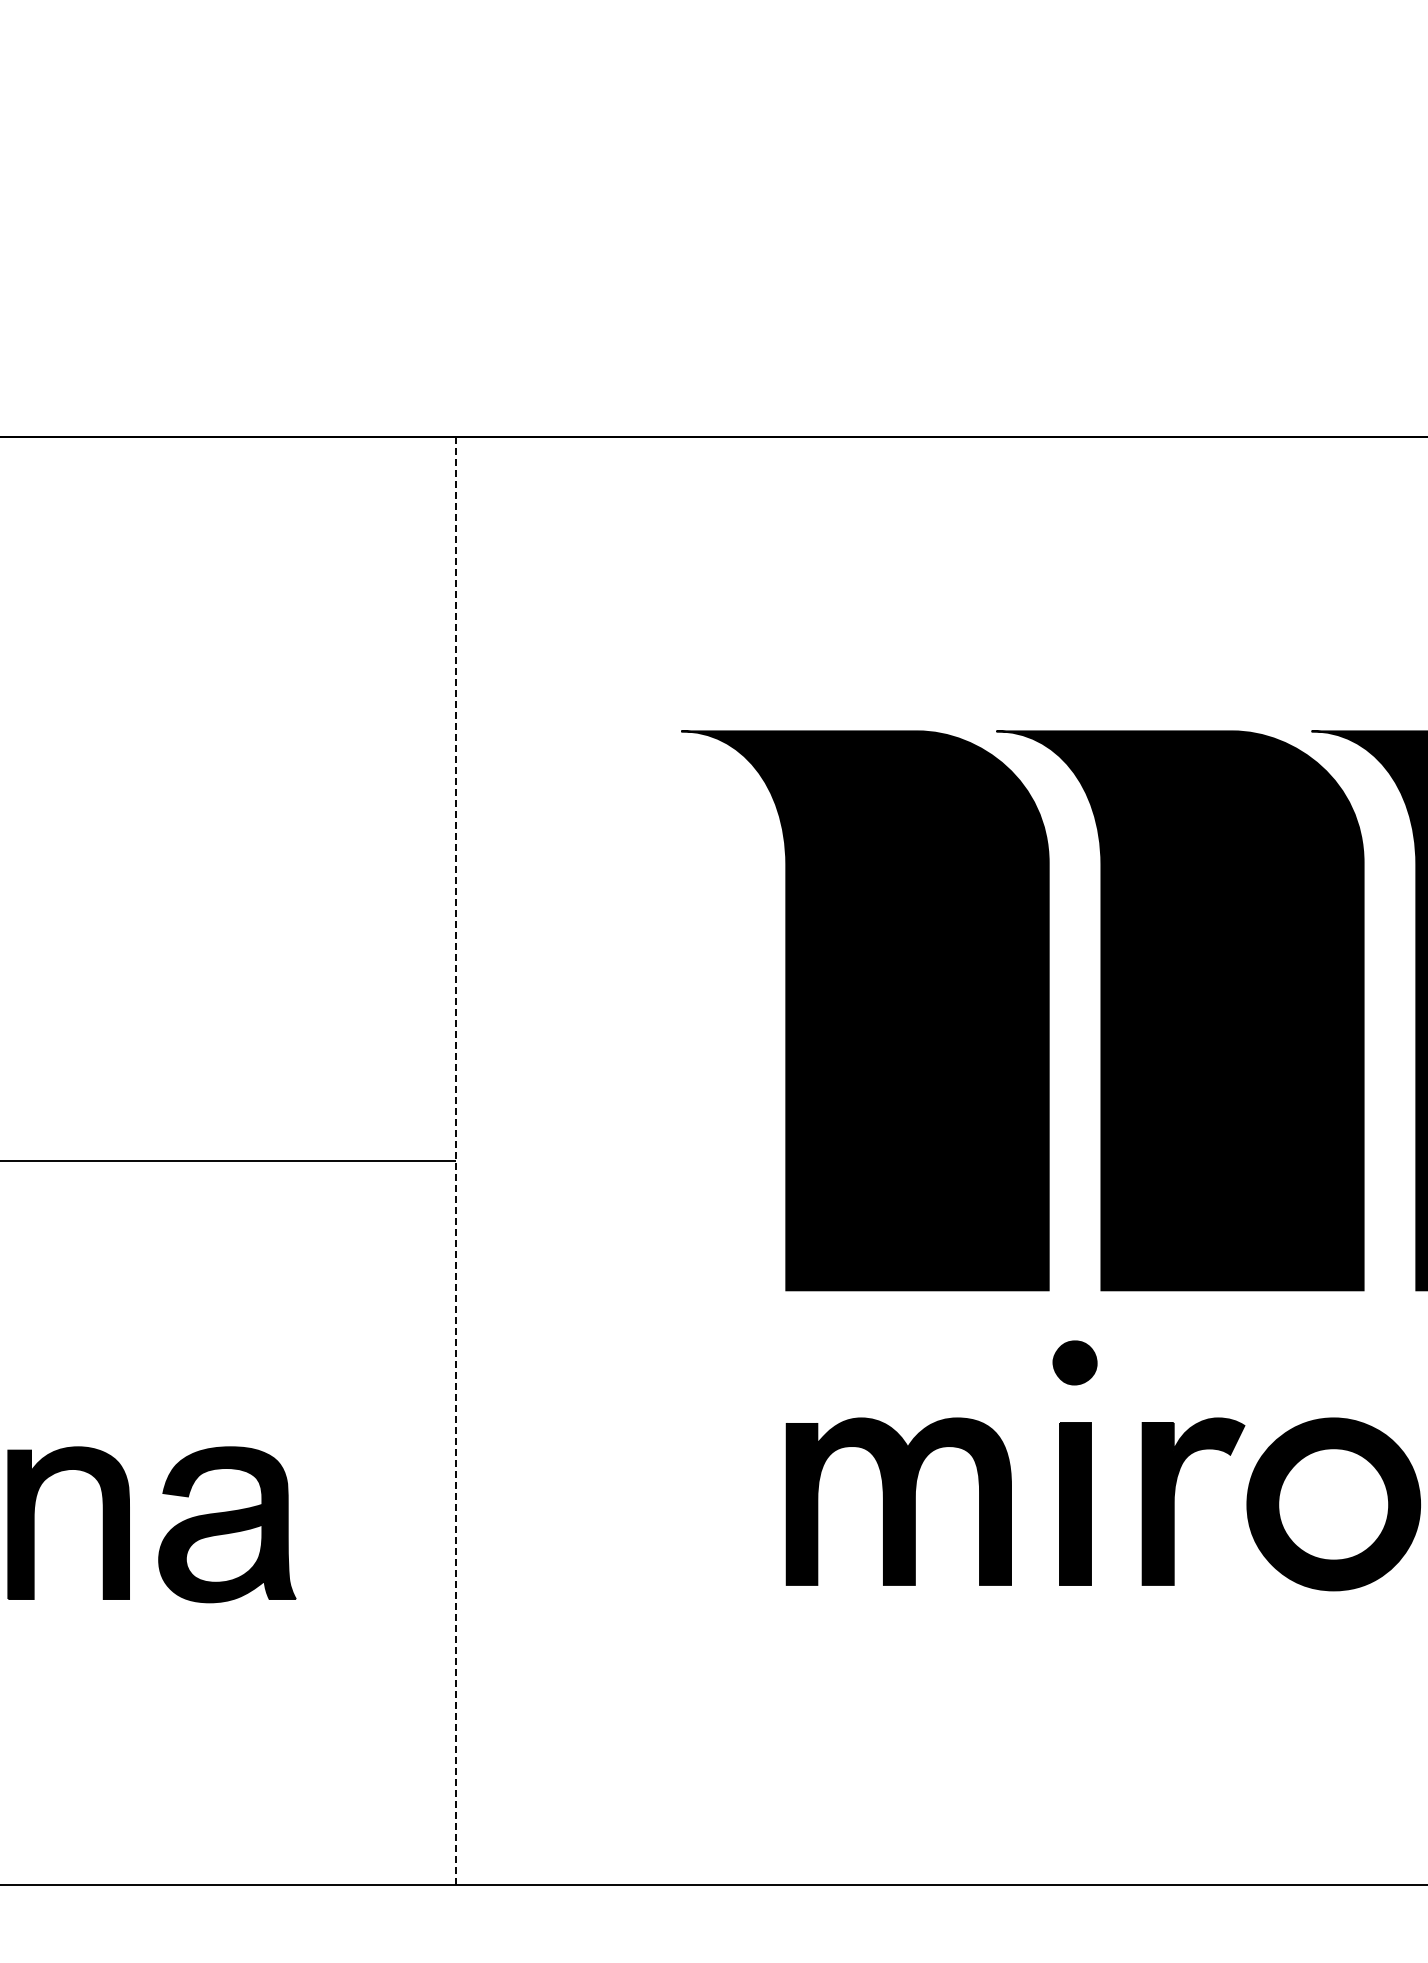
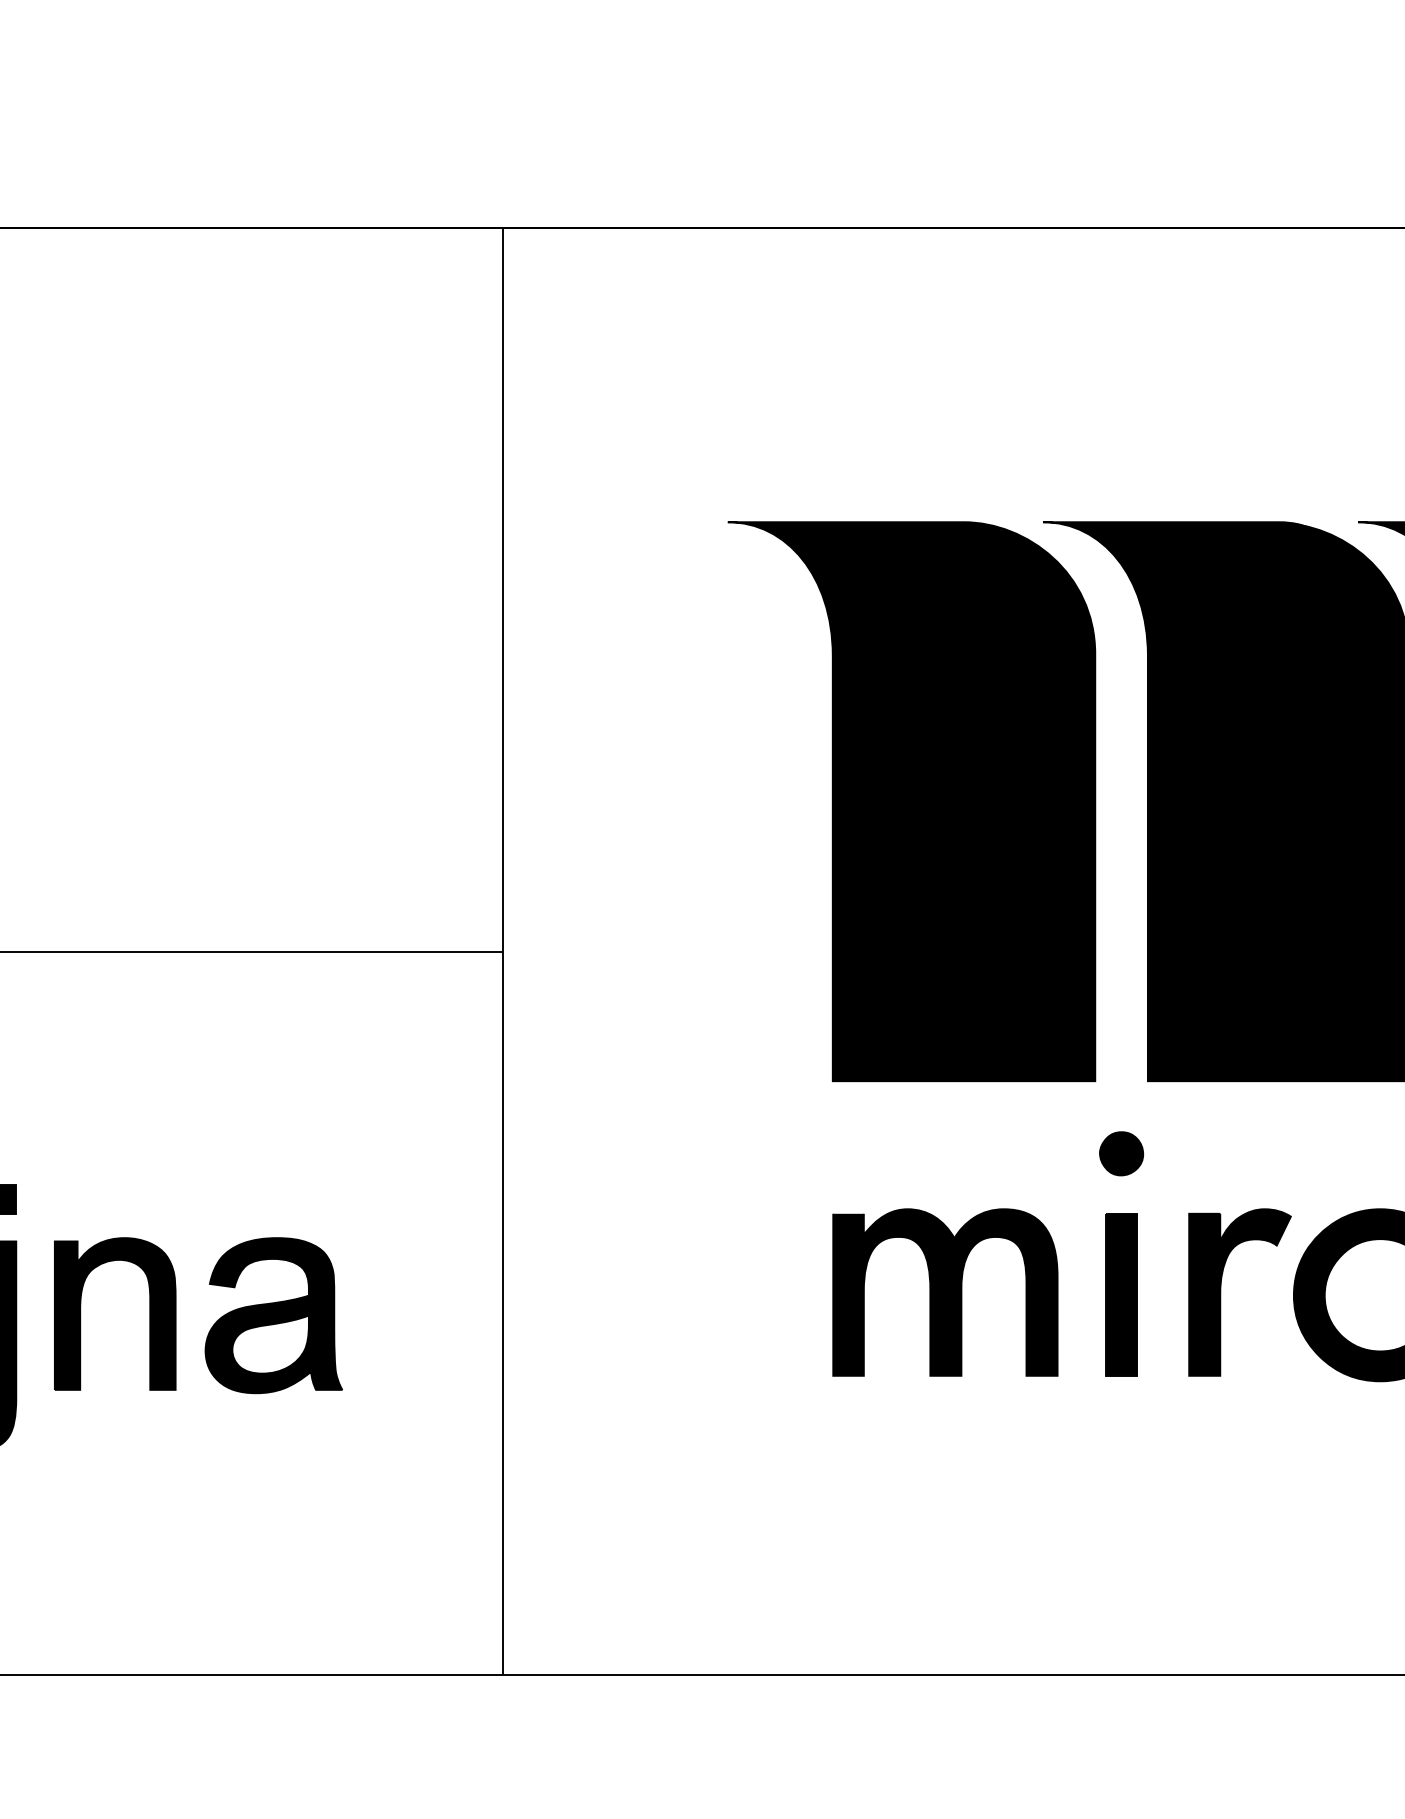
line: (456, 1160) -> (503, 951), dashed -> solid

